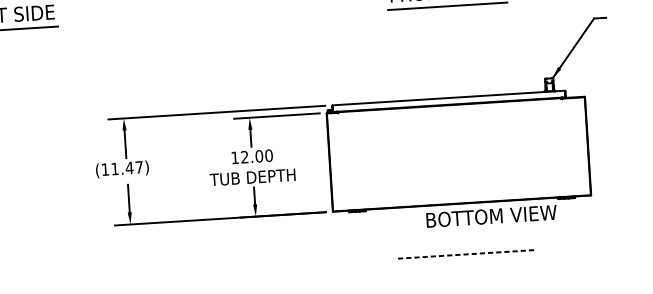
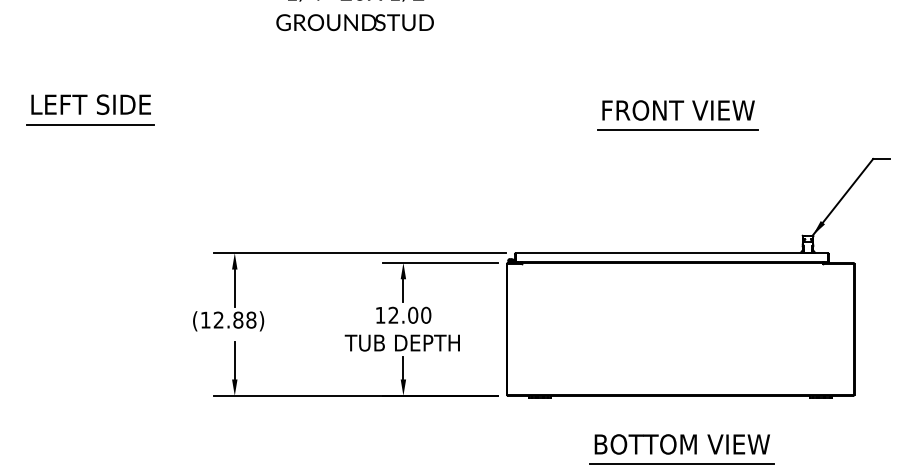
text: (126, 167) -> (234, 319), (11.47) -> (12.88)
text: (491, 216) -> (681, 444), moved
line: (466, 254) -> (682, 464), dashed -> solid

